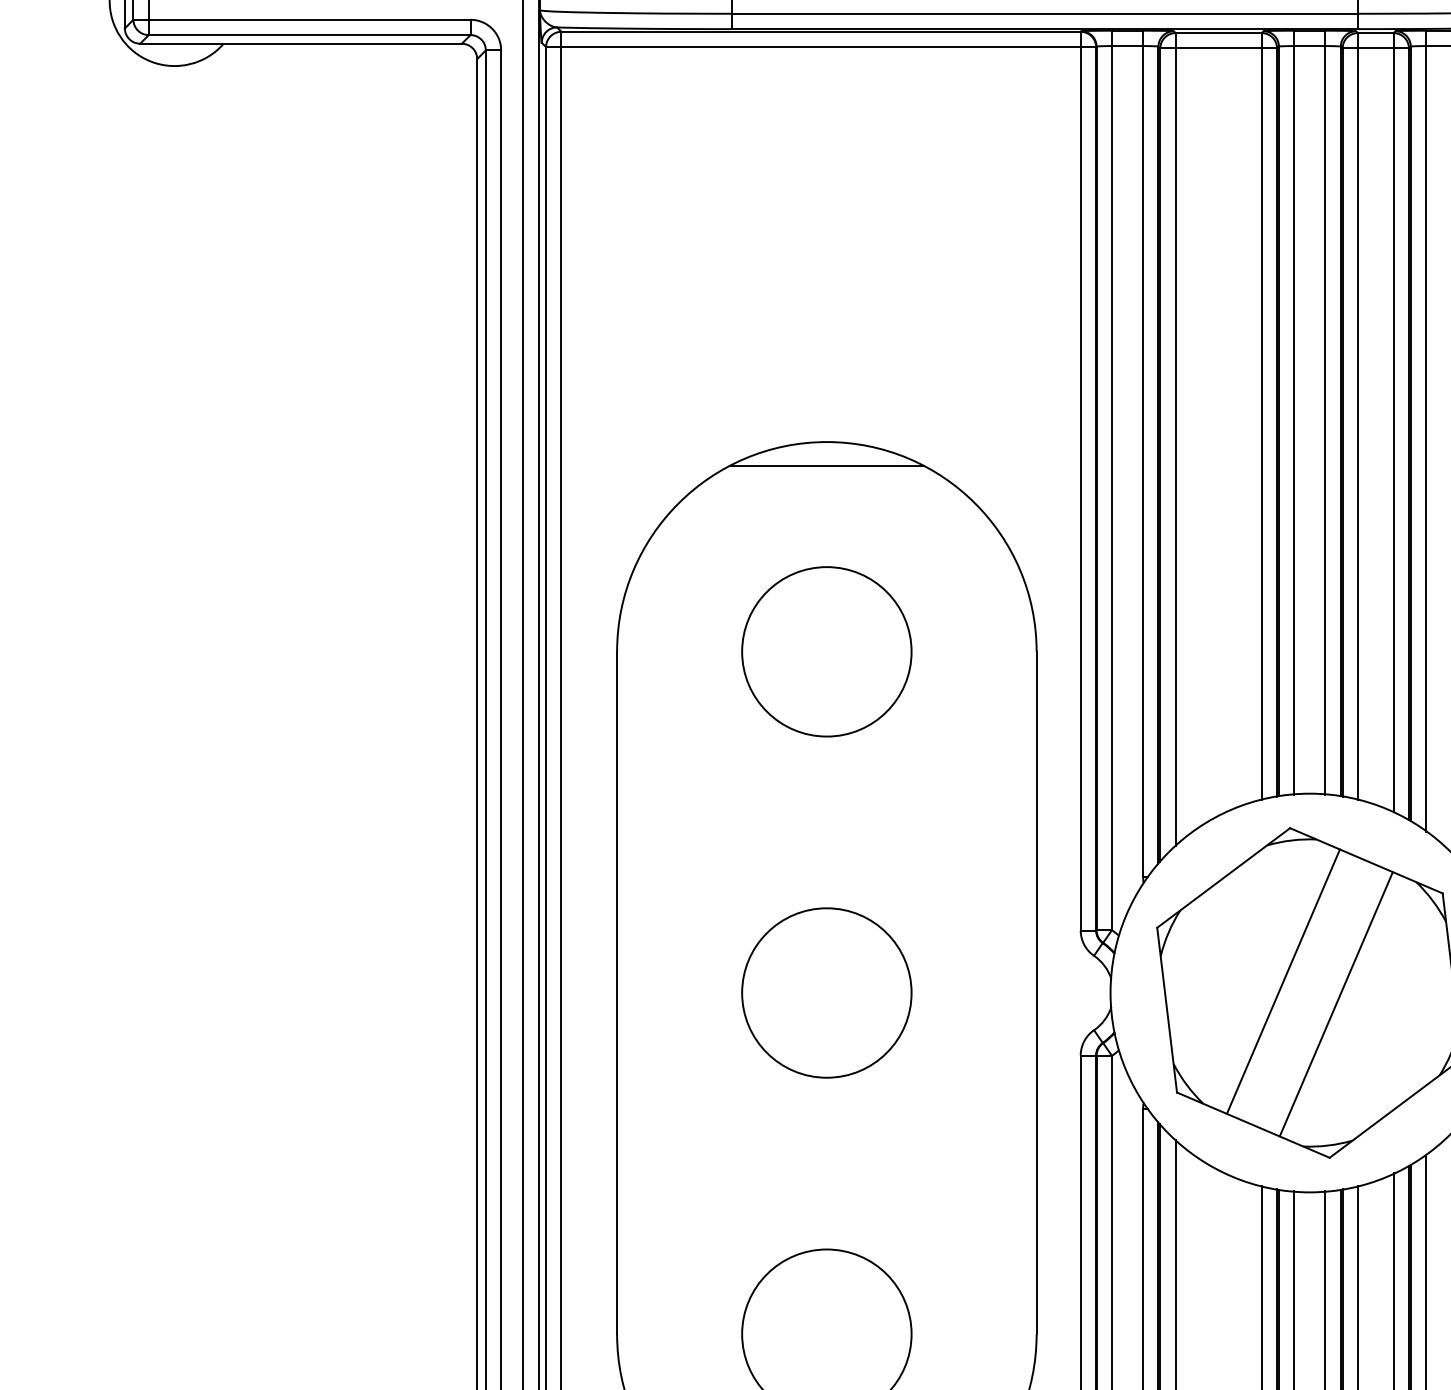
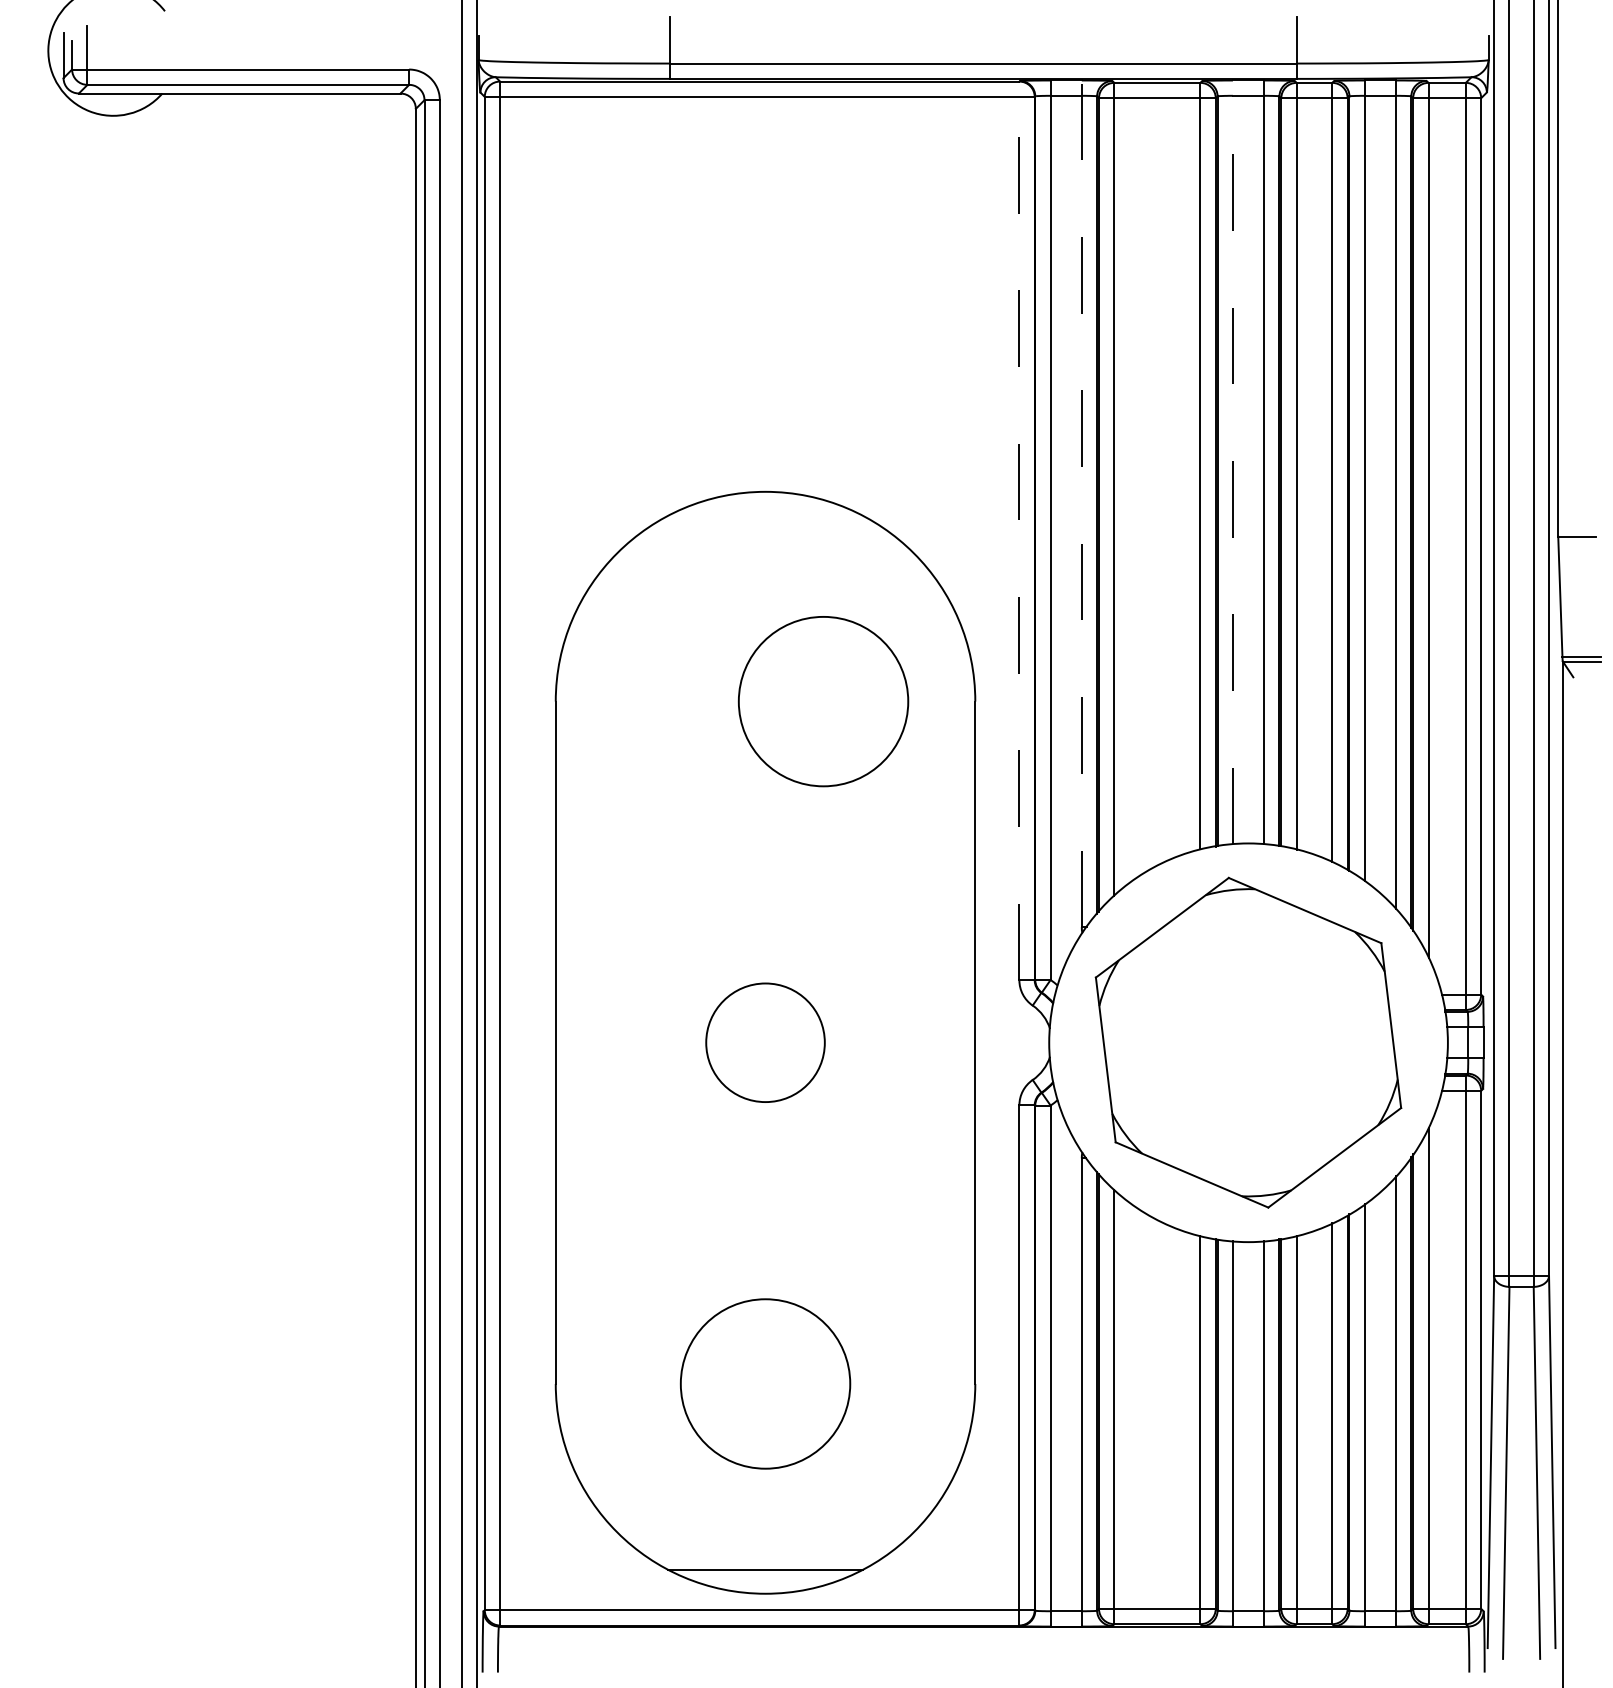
line: (1293, 412) -> (1232, 462), solid -> dashed
line: (1142, 453) -> (1081, 503), solid -> dashed
line: (826, 465) -> (765, 515), removed
line: (1080, 480) -> (1019, 530), solid -> dashed
circle: (826, 651) -> (823, 701), moved
line: (1282, 981) -> (1221, 1031), removed
circle: (826, 992) -> (765, 1042), size x0.7
line: (1335, 1003) -> (1274, 1053), removed

